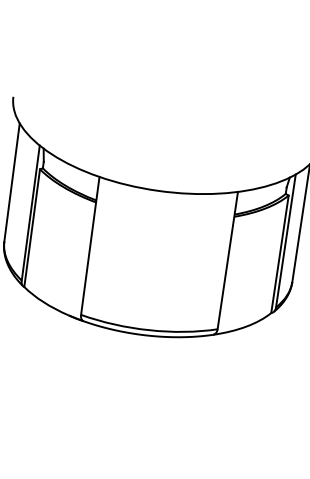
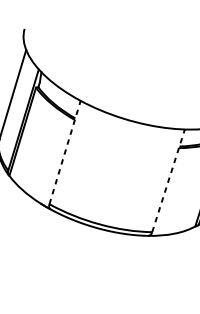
line: (90, 245) -> (65, 152), solid -> dashed
line: (227, 260) -> (168, 180), solid -> dashed

